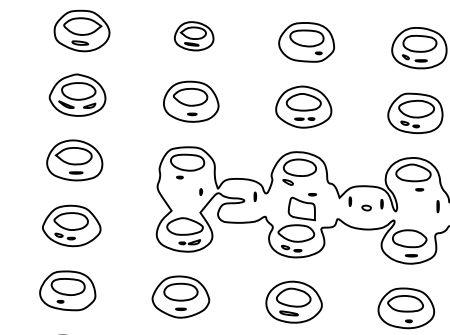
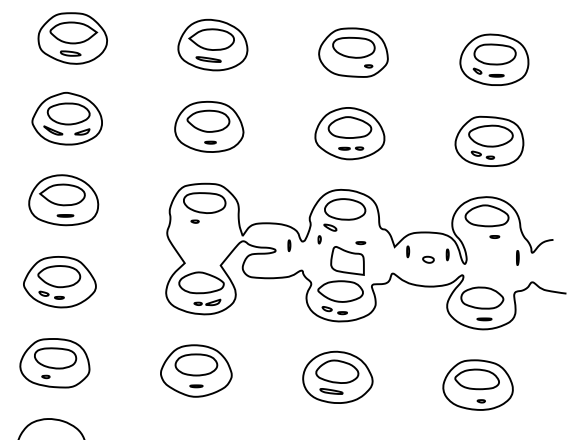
part: (193, 35) -> (212, 44), size x1.43
part: (201, 191) -> (319, 239), moved

